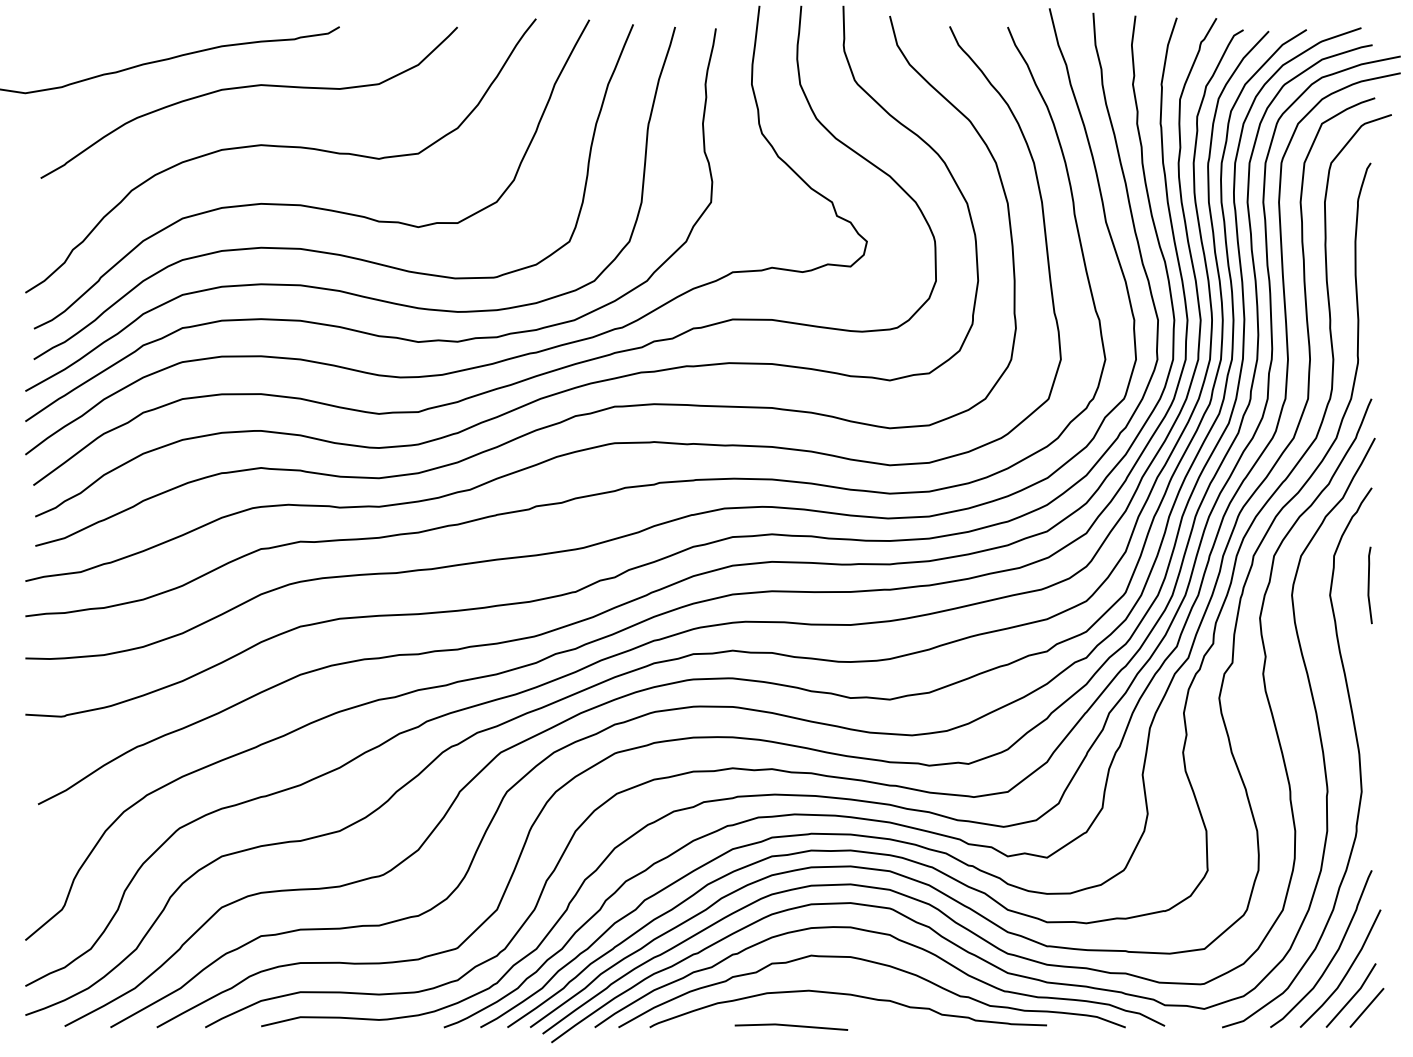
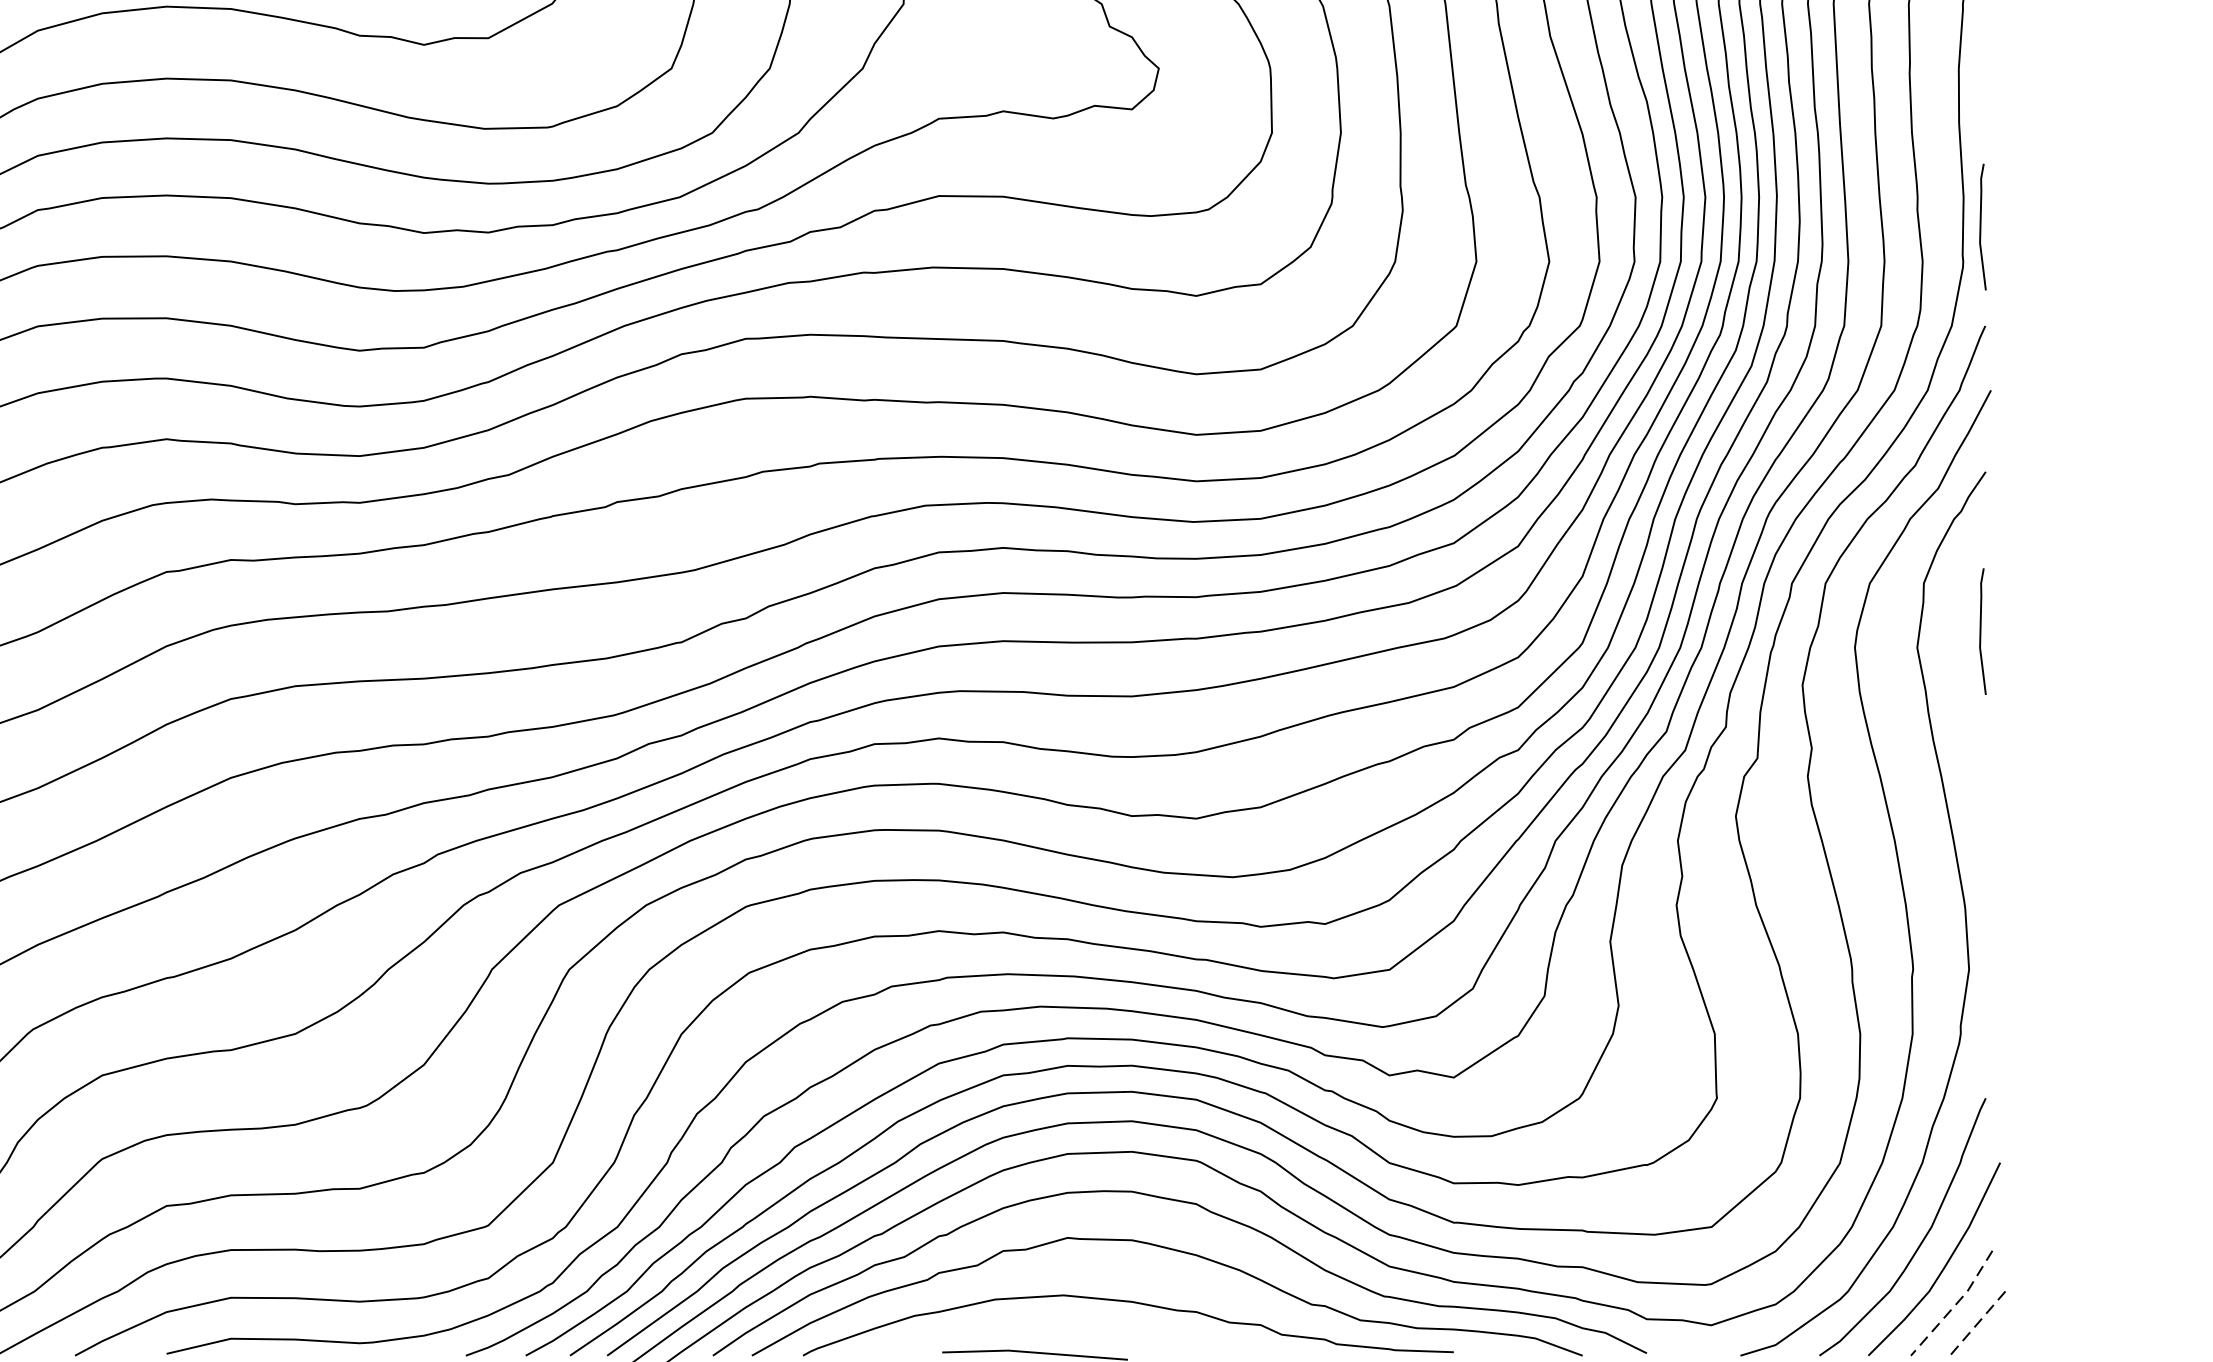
line: (1369, 338) -> (1981, 227), added
line: (1353, 996) -> (1955, 1304), solid -> dashed
line: (1366, 1007) -> (1976, 1322), solid -> dashed

